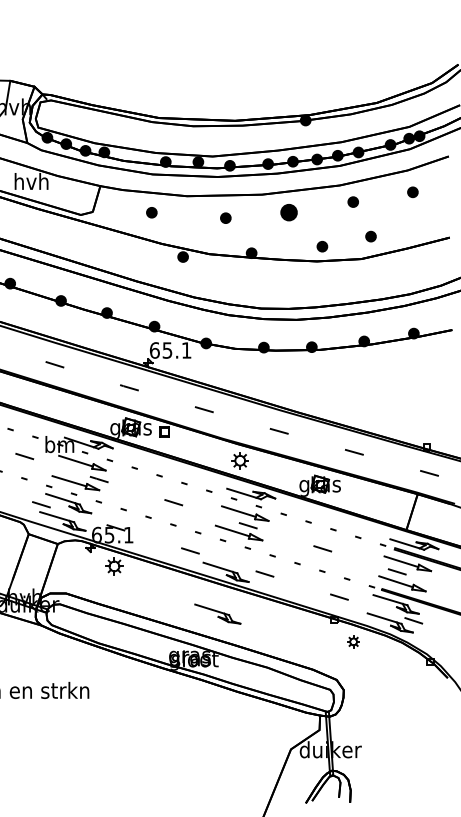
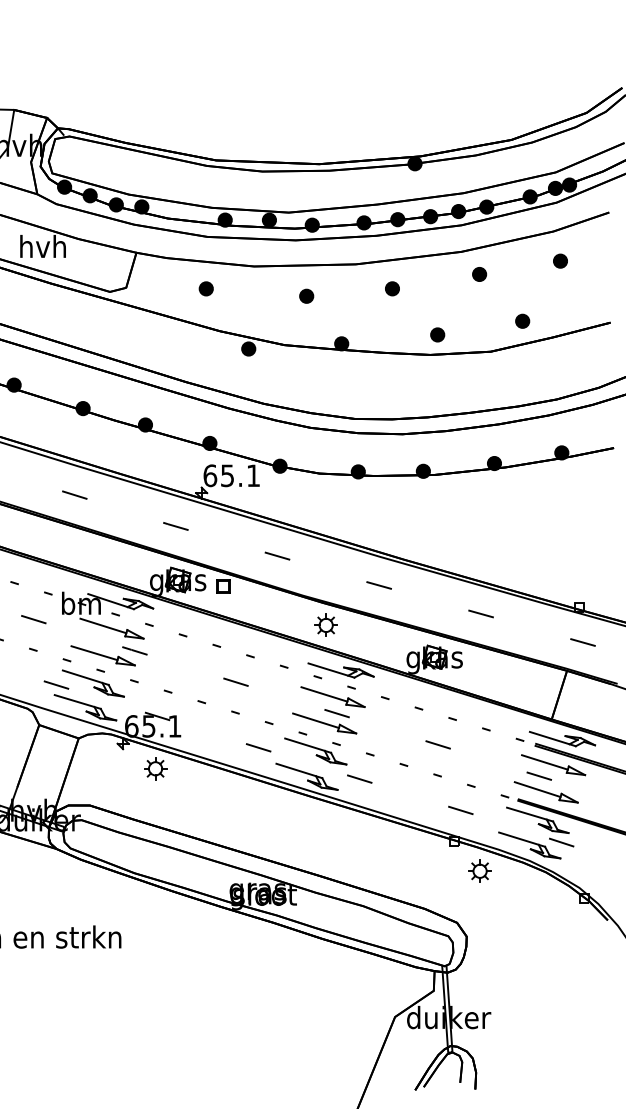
part: (289, 212) -> (392, 288), size x0.62
part: (370, 236) -> (522, 320), moved
part: (217, 614) -> (315, 751), moved
part: (353, 641) -> (479, 870), size x1.43

